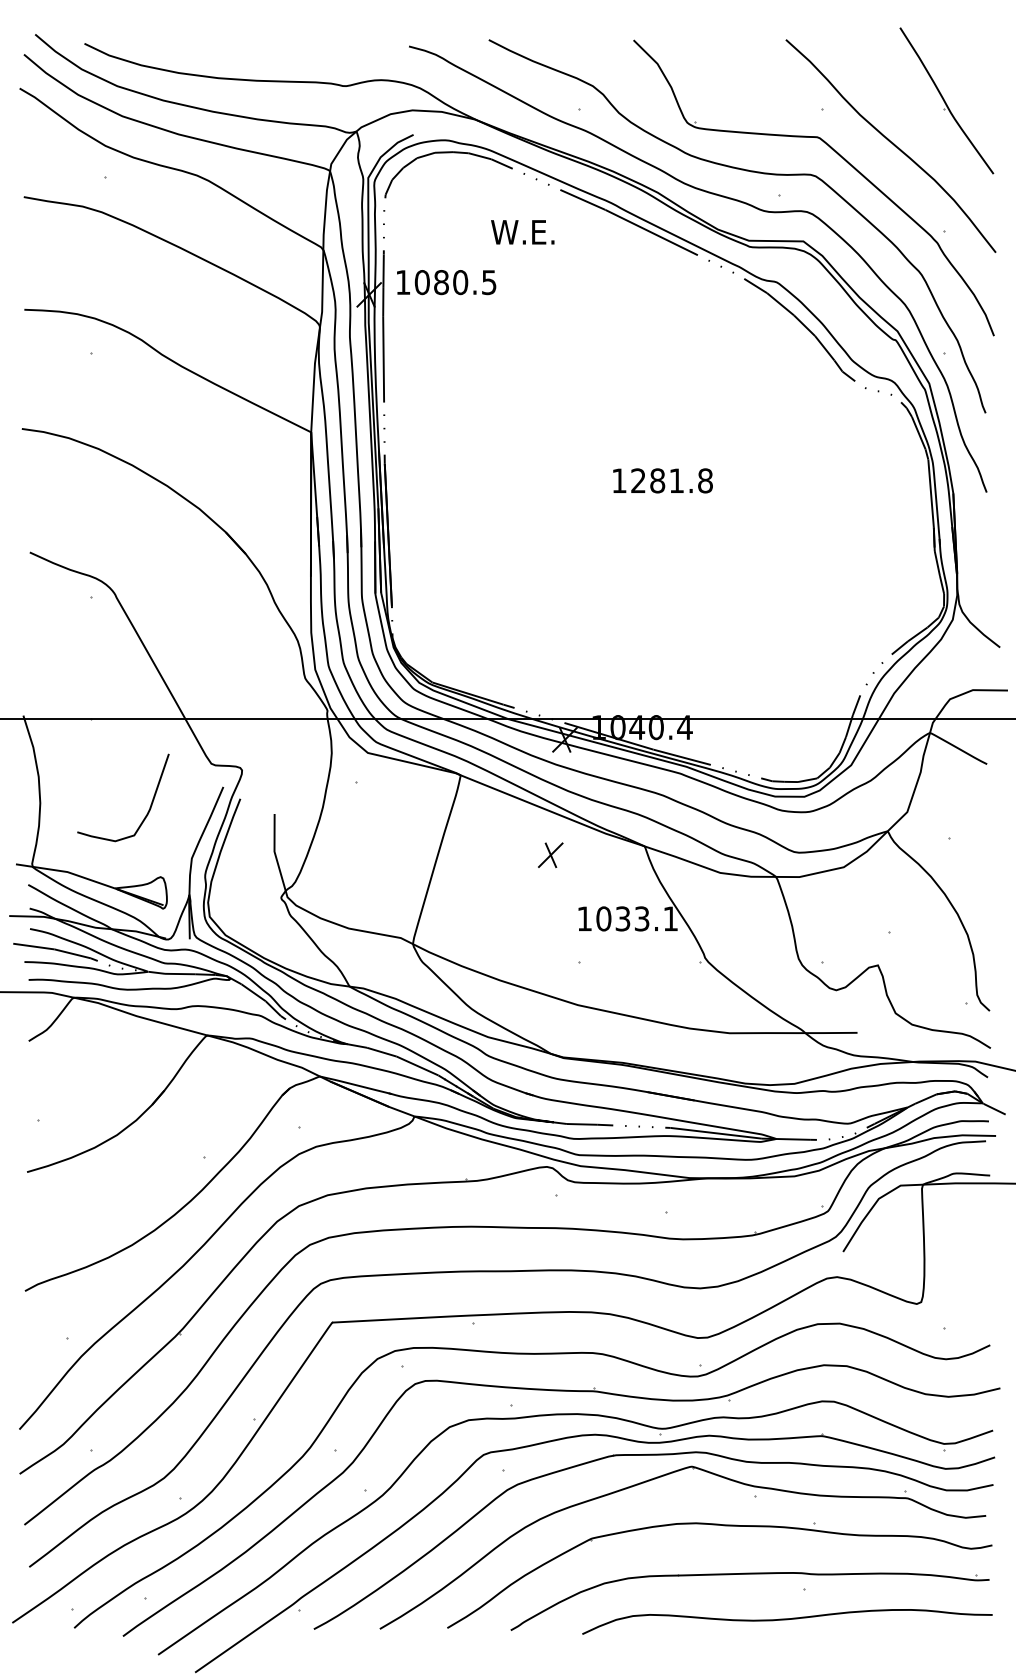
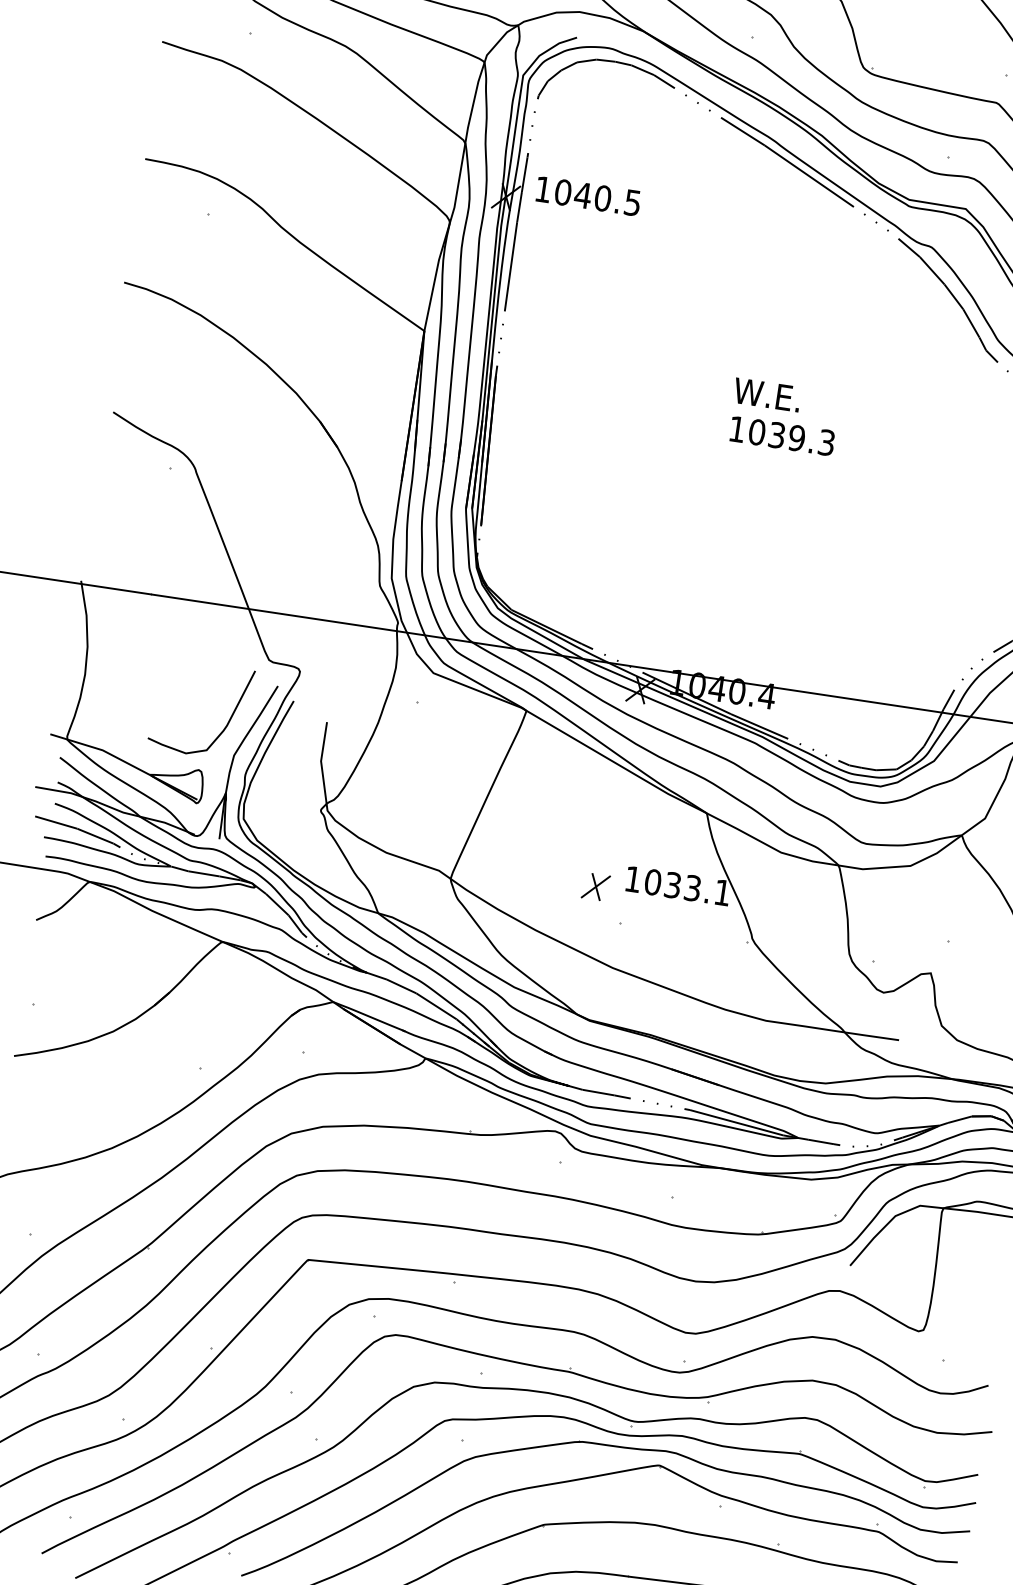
text: (522, 232) -> (766, 395), moved
text: (441, 282) -> (583, 195), 1080.5 -> 1040.5
text: (671, 480) -> (791, 437), 1281.8 -> 1039.3
curve: (149, 807) -> (226, 723), moved
part: (550, 855) -> (595, 887), moved

